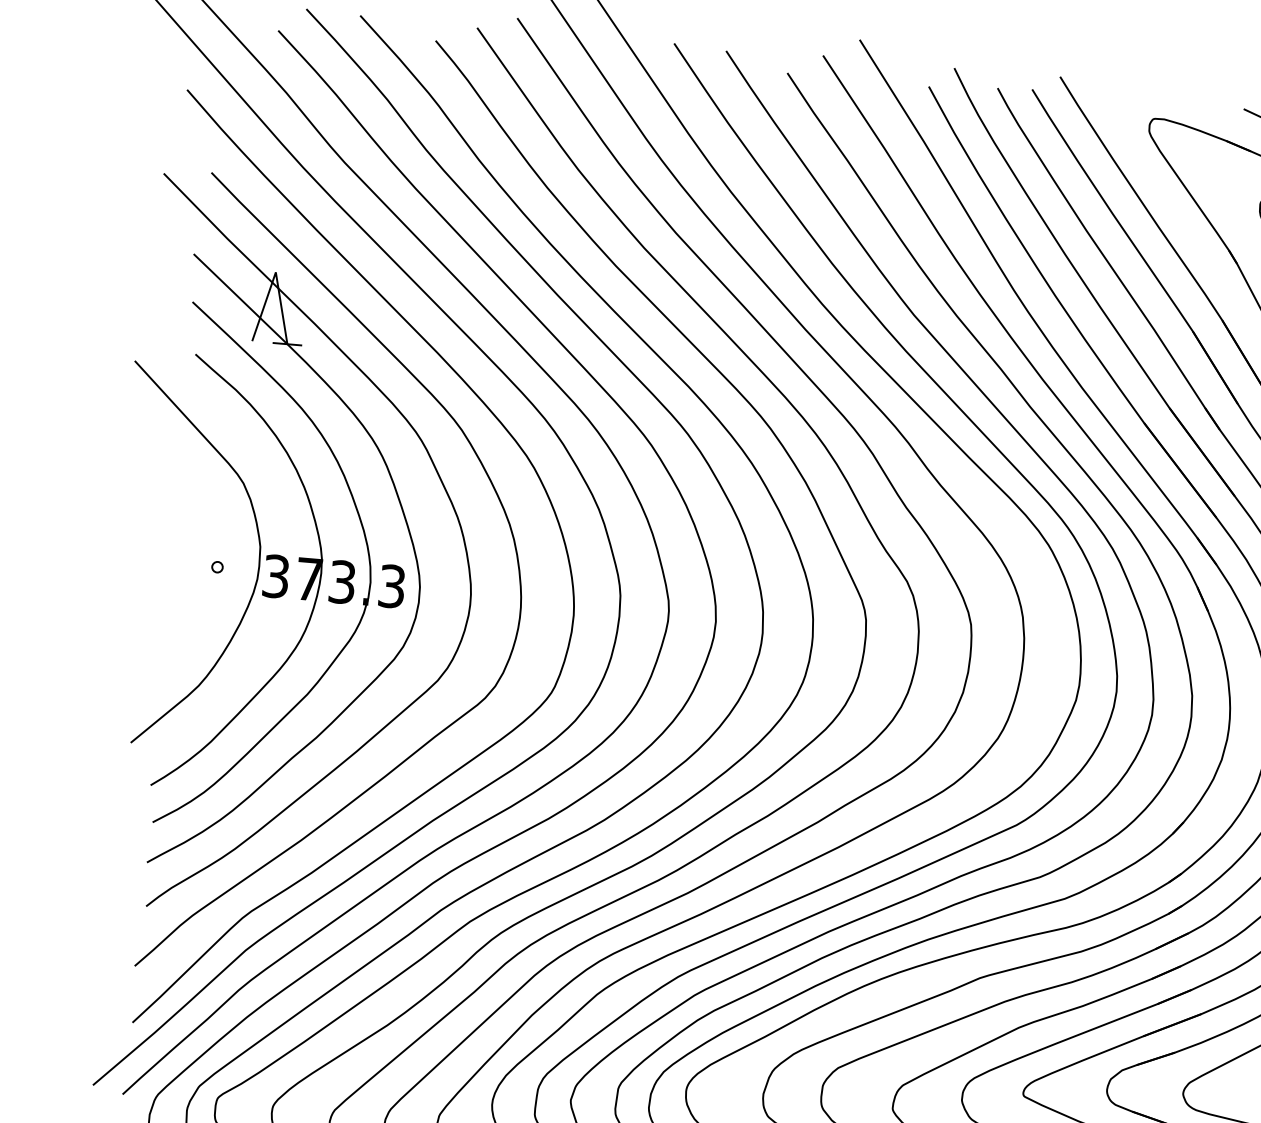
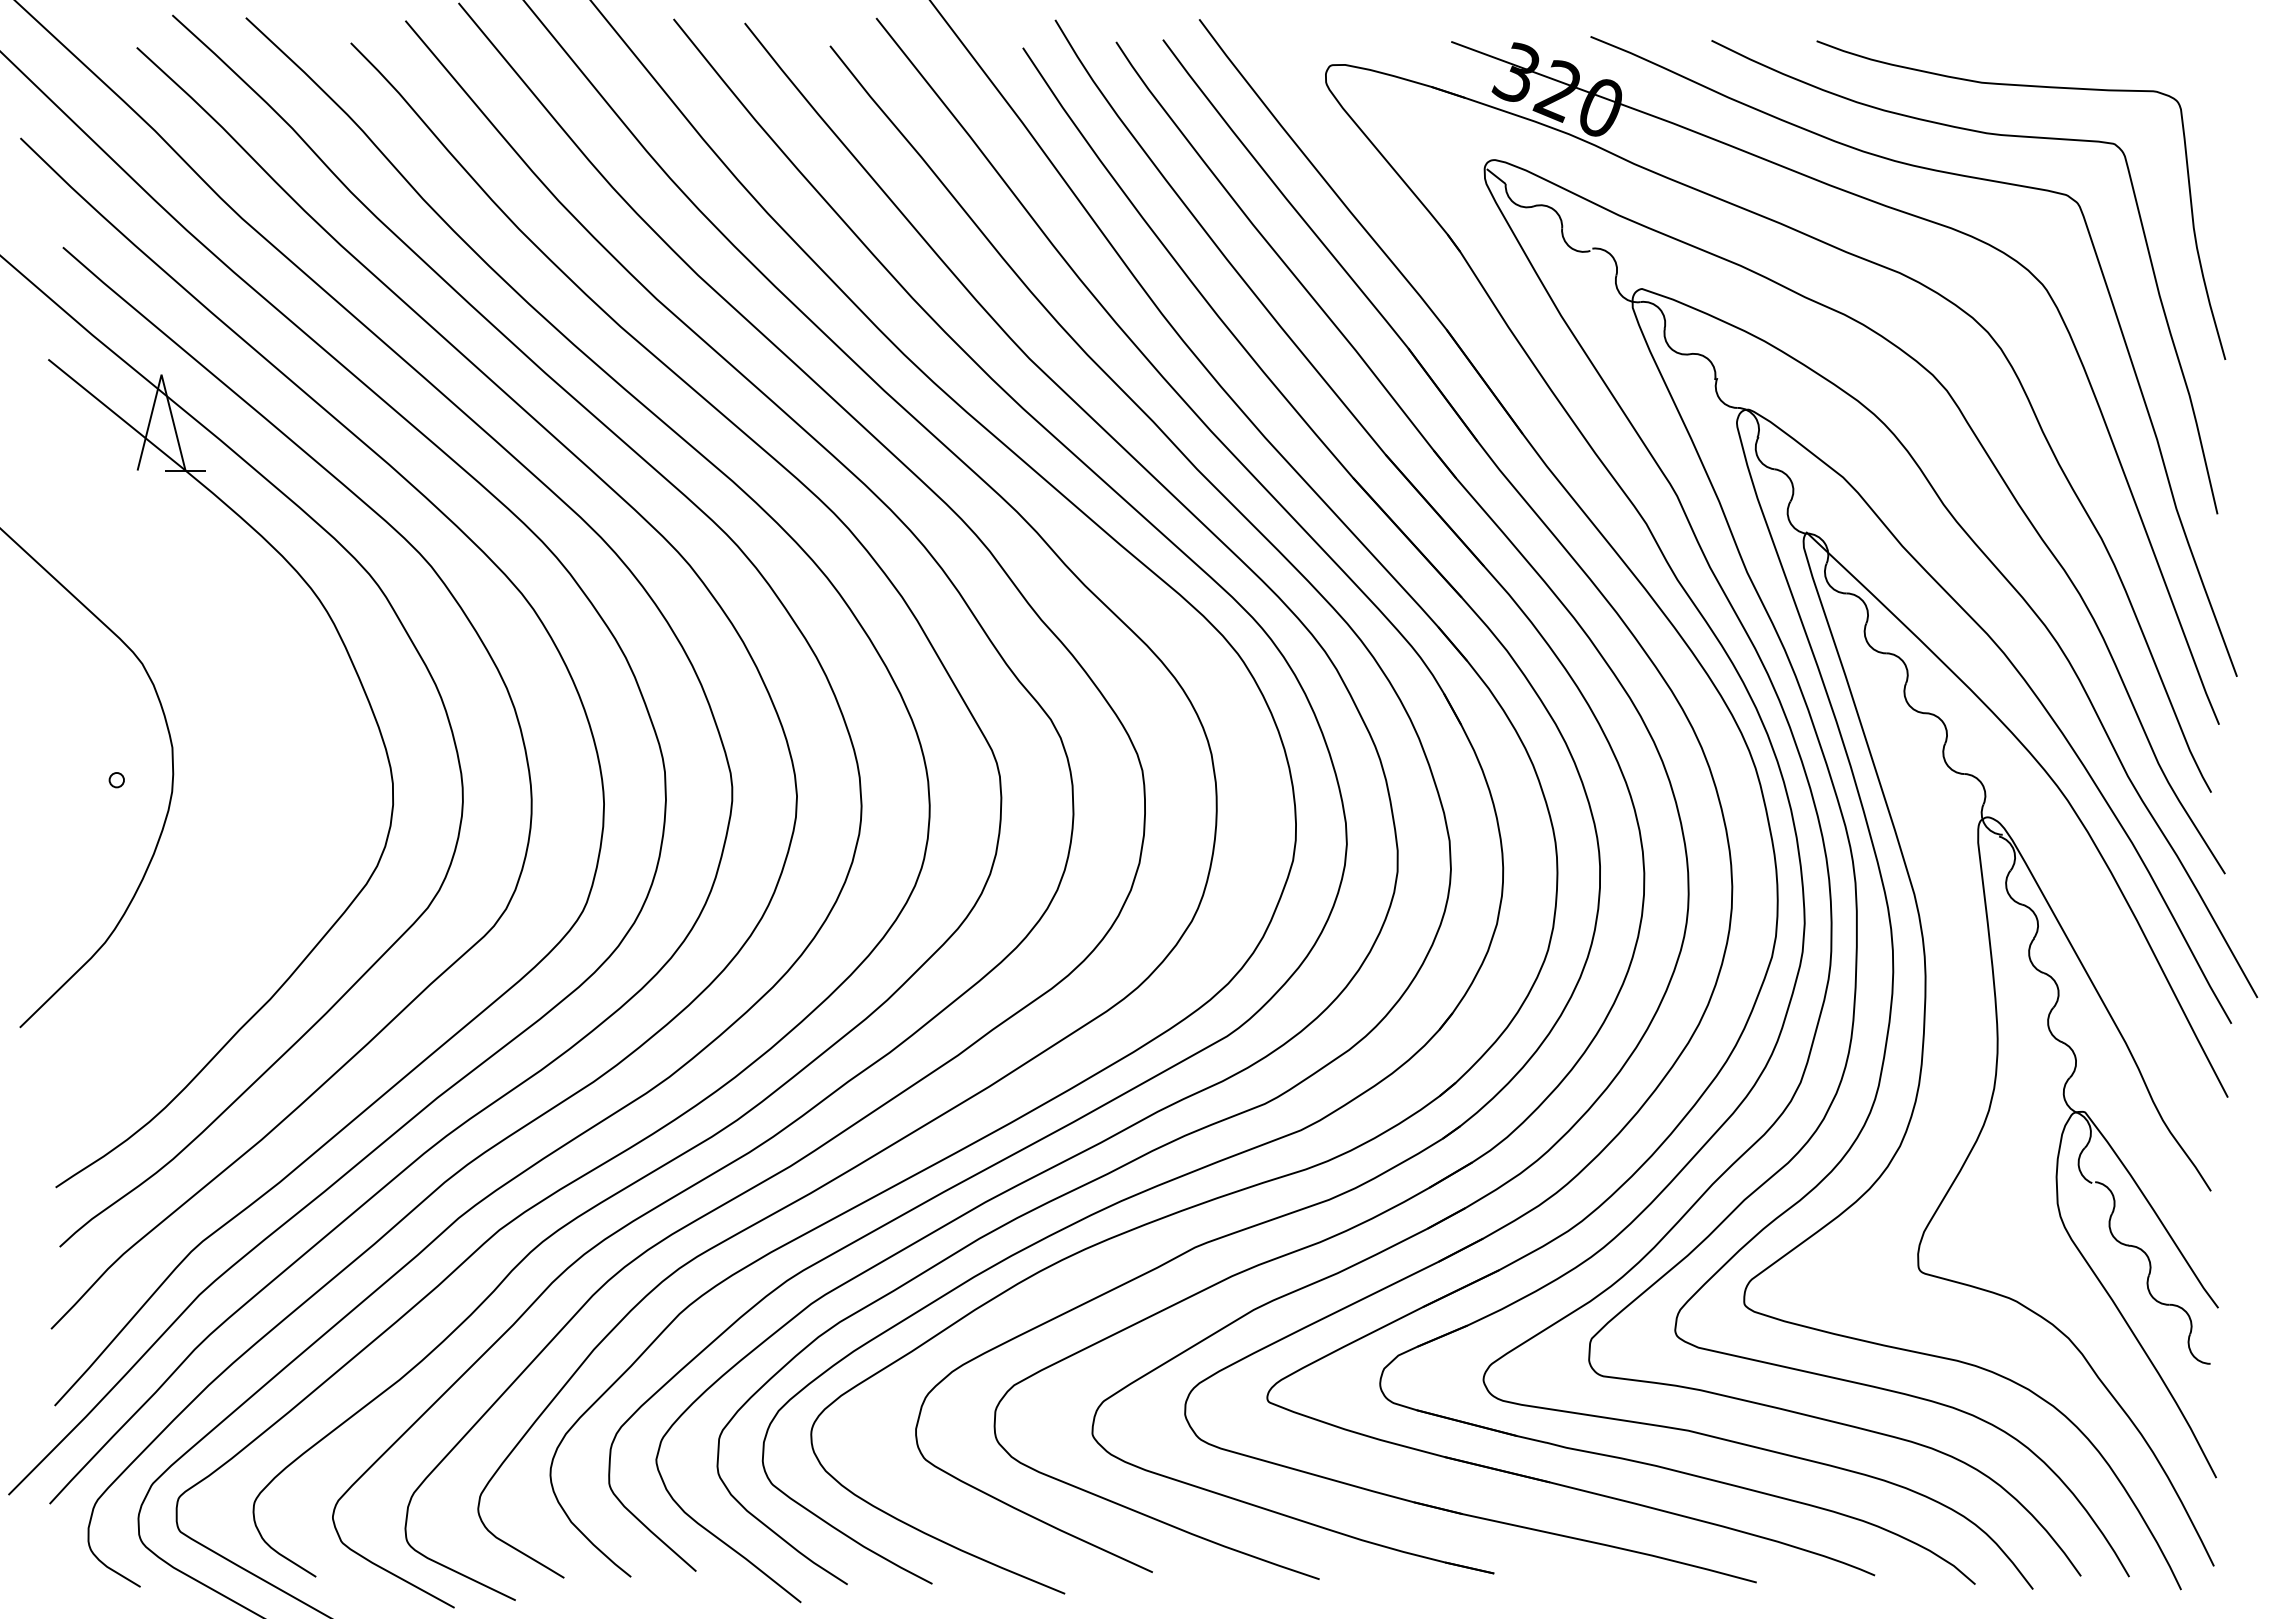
part: (287, 571) -> (211, 778), removed

